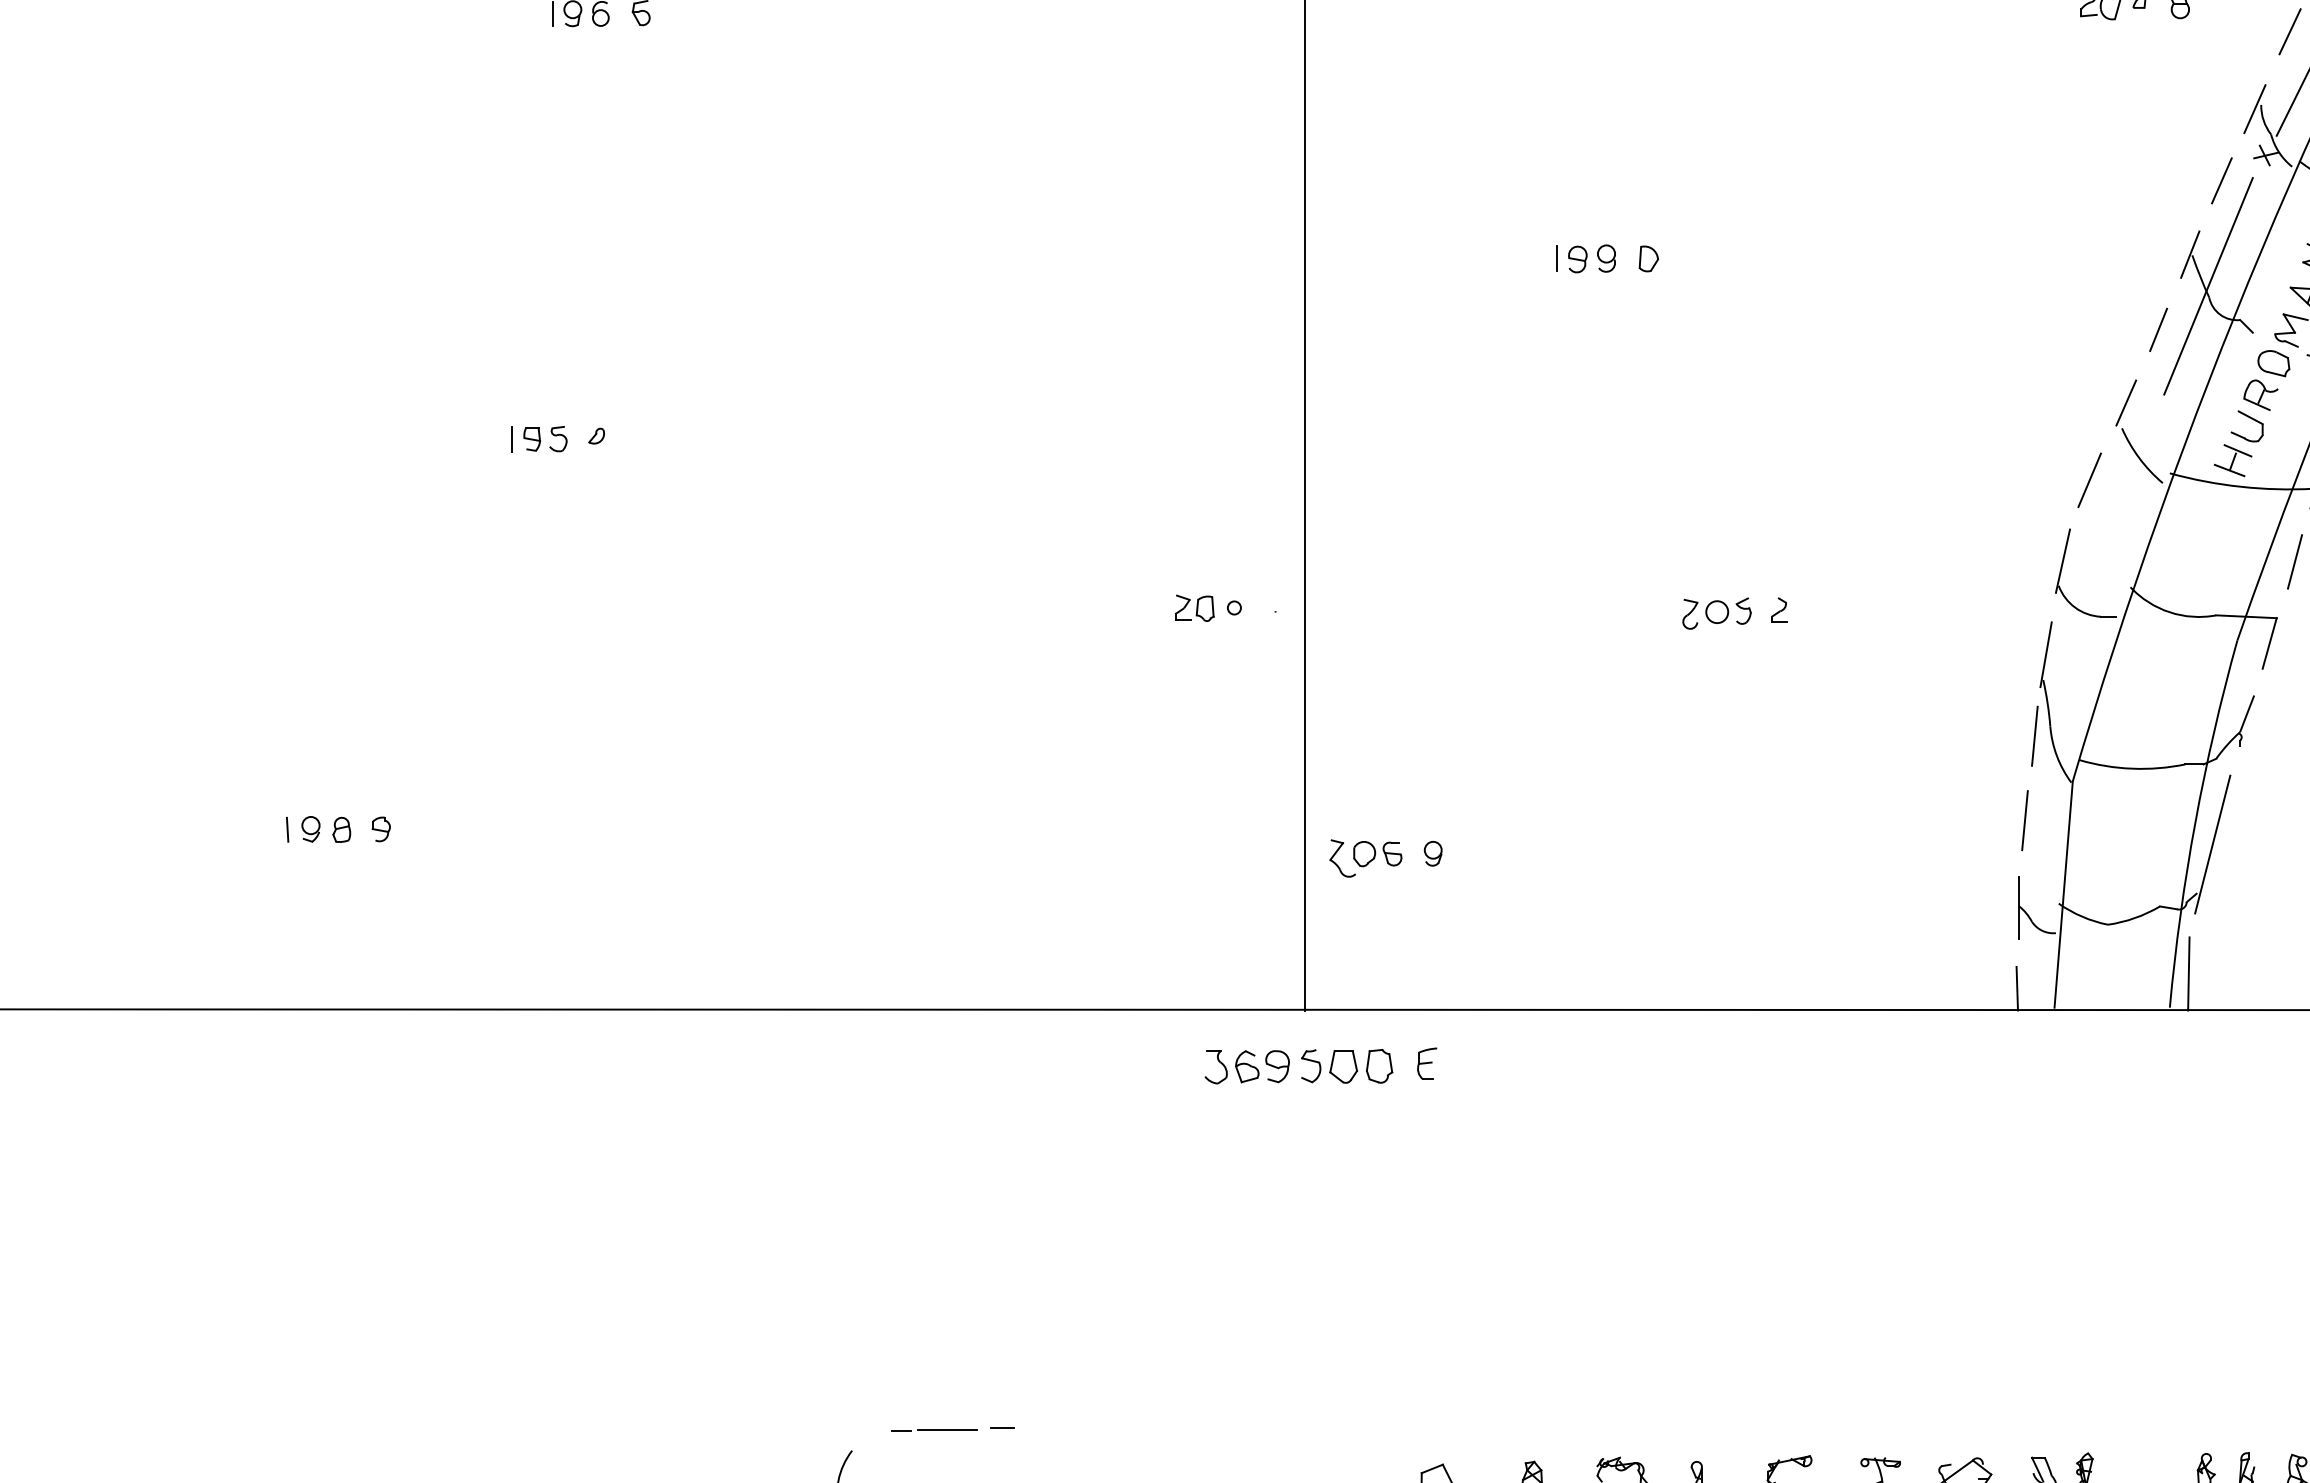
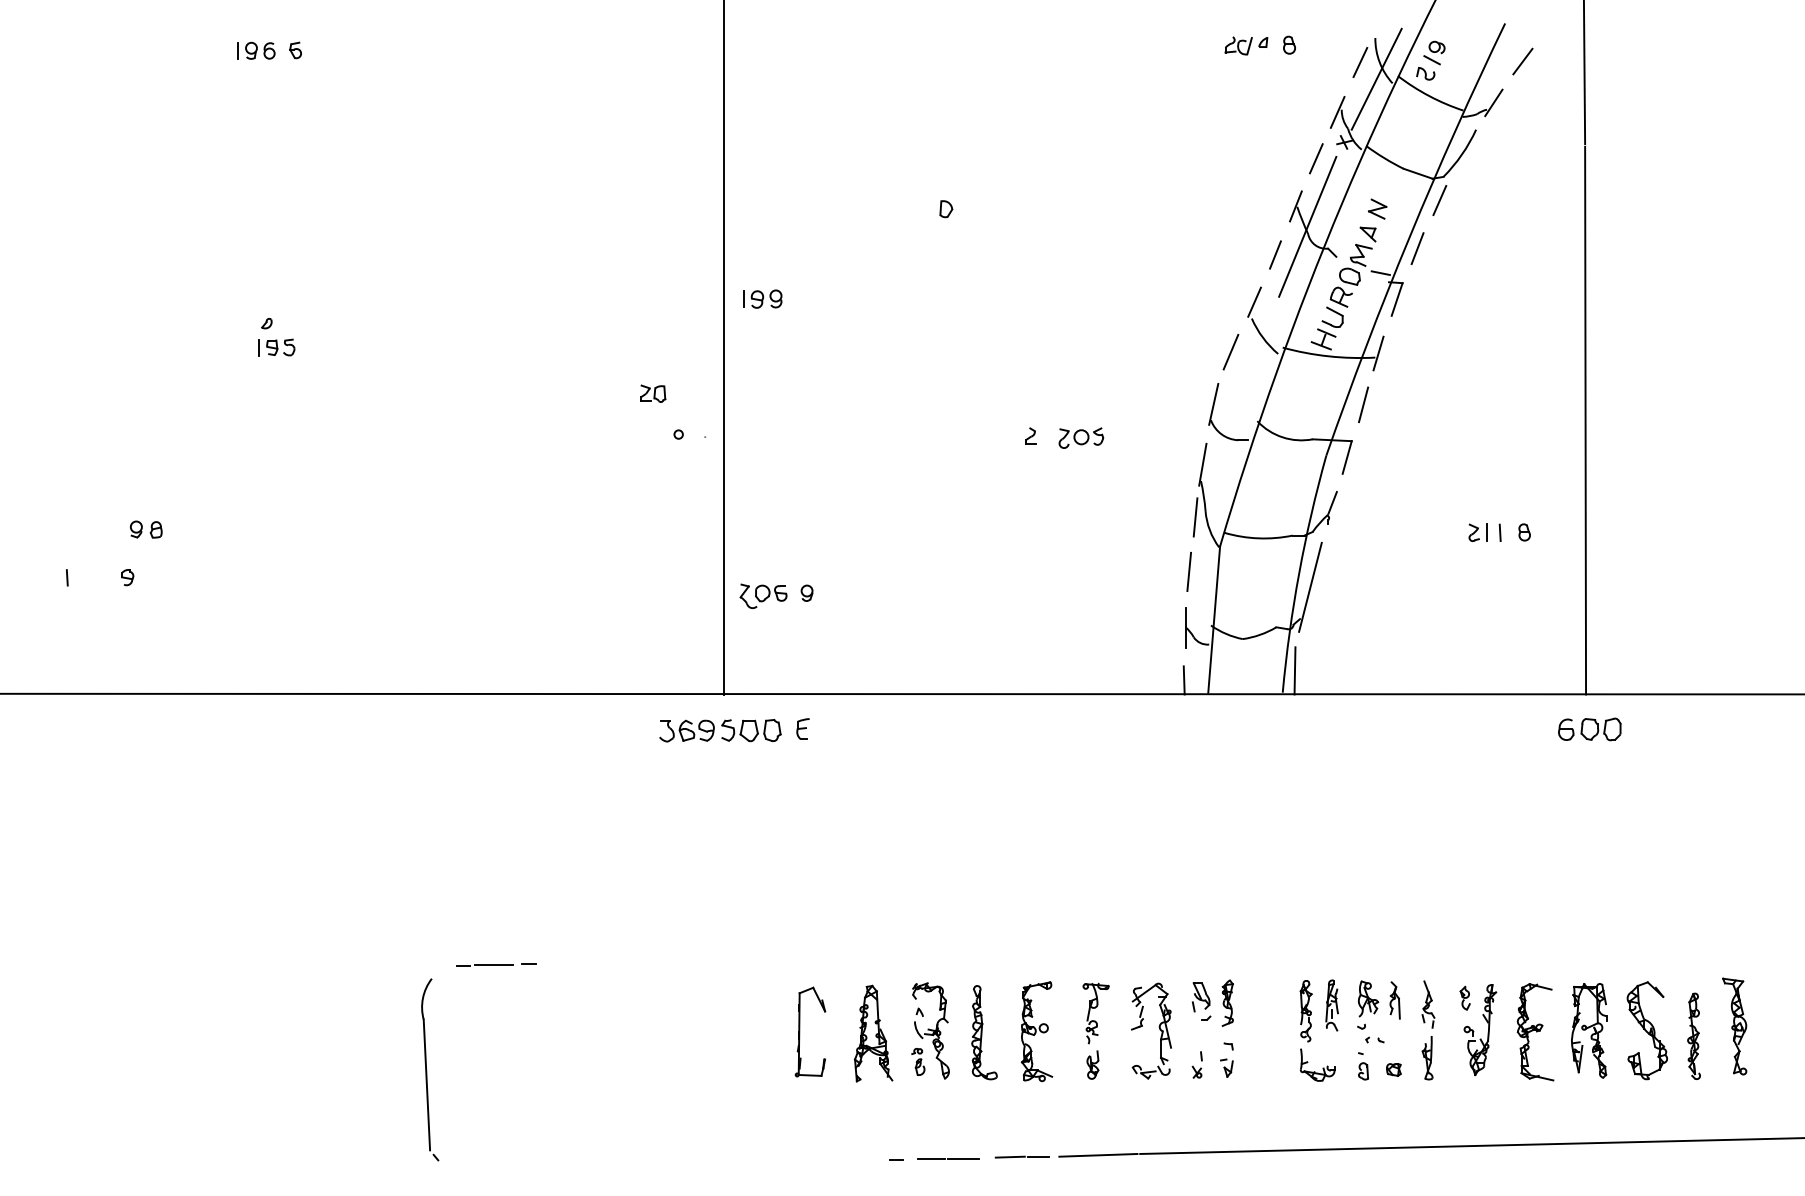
part: (1585, 257) -> (762, 298), moved
part: (538, 439) -> (276, 347), moved
part: (1195, 607) -> (653, 393), moved
part: (1717, 612) -> (1081, 437), moved
part: (326, 829) -> (146, 529), moved

